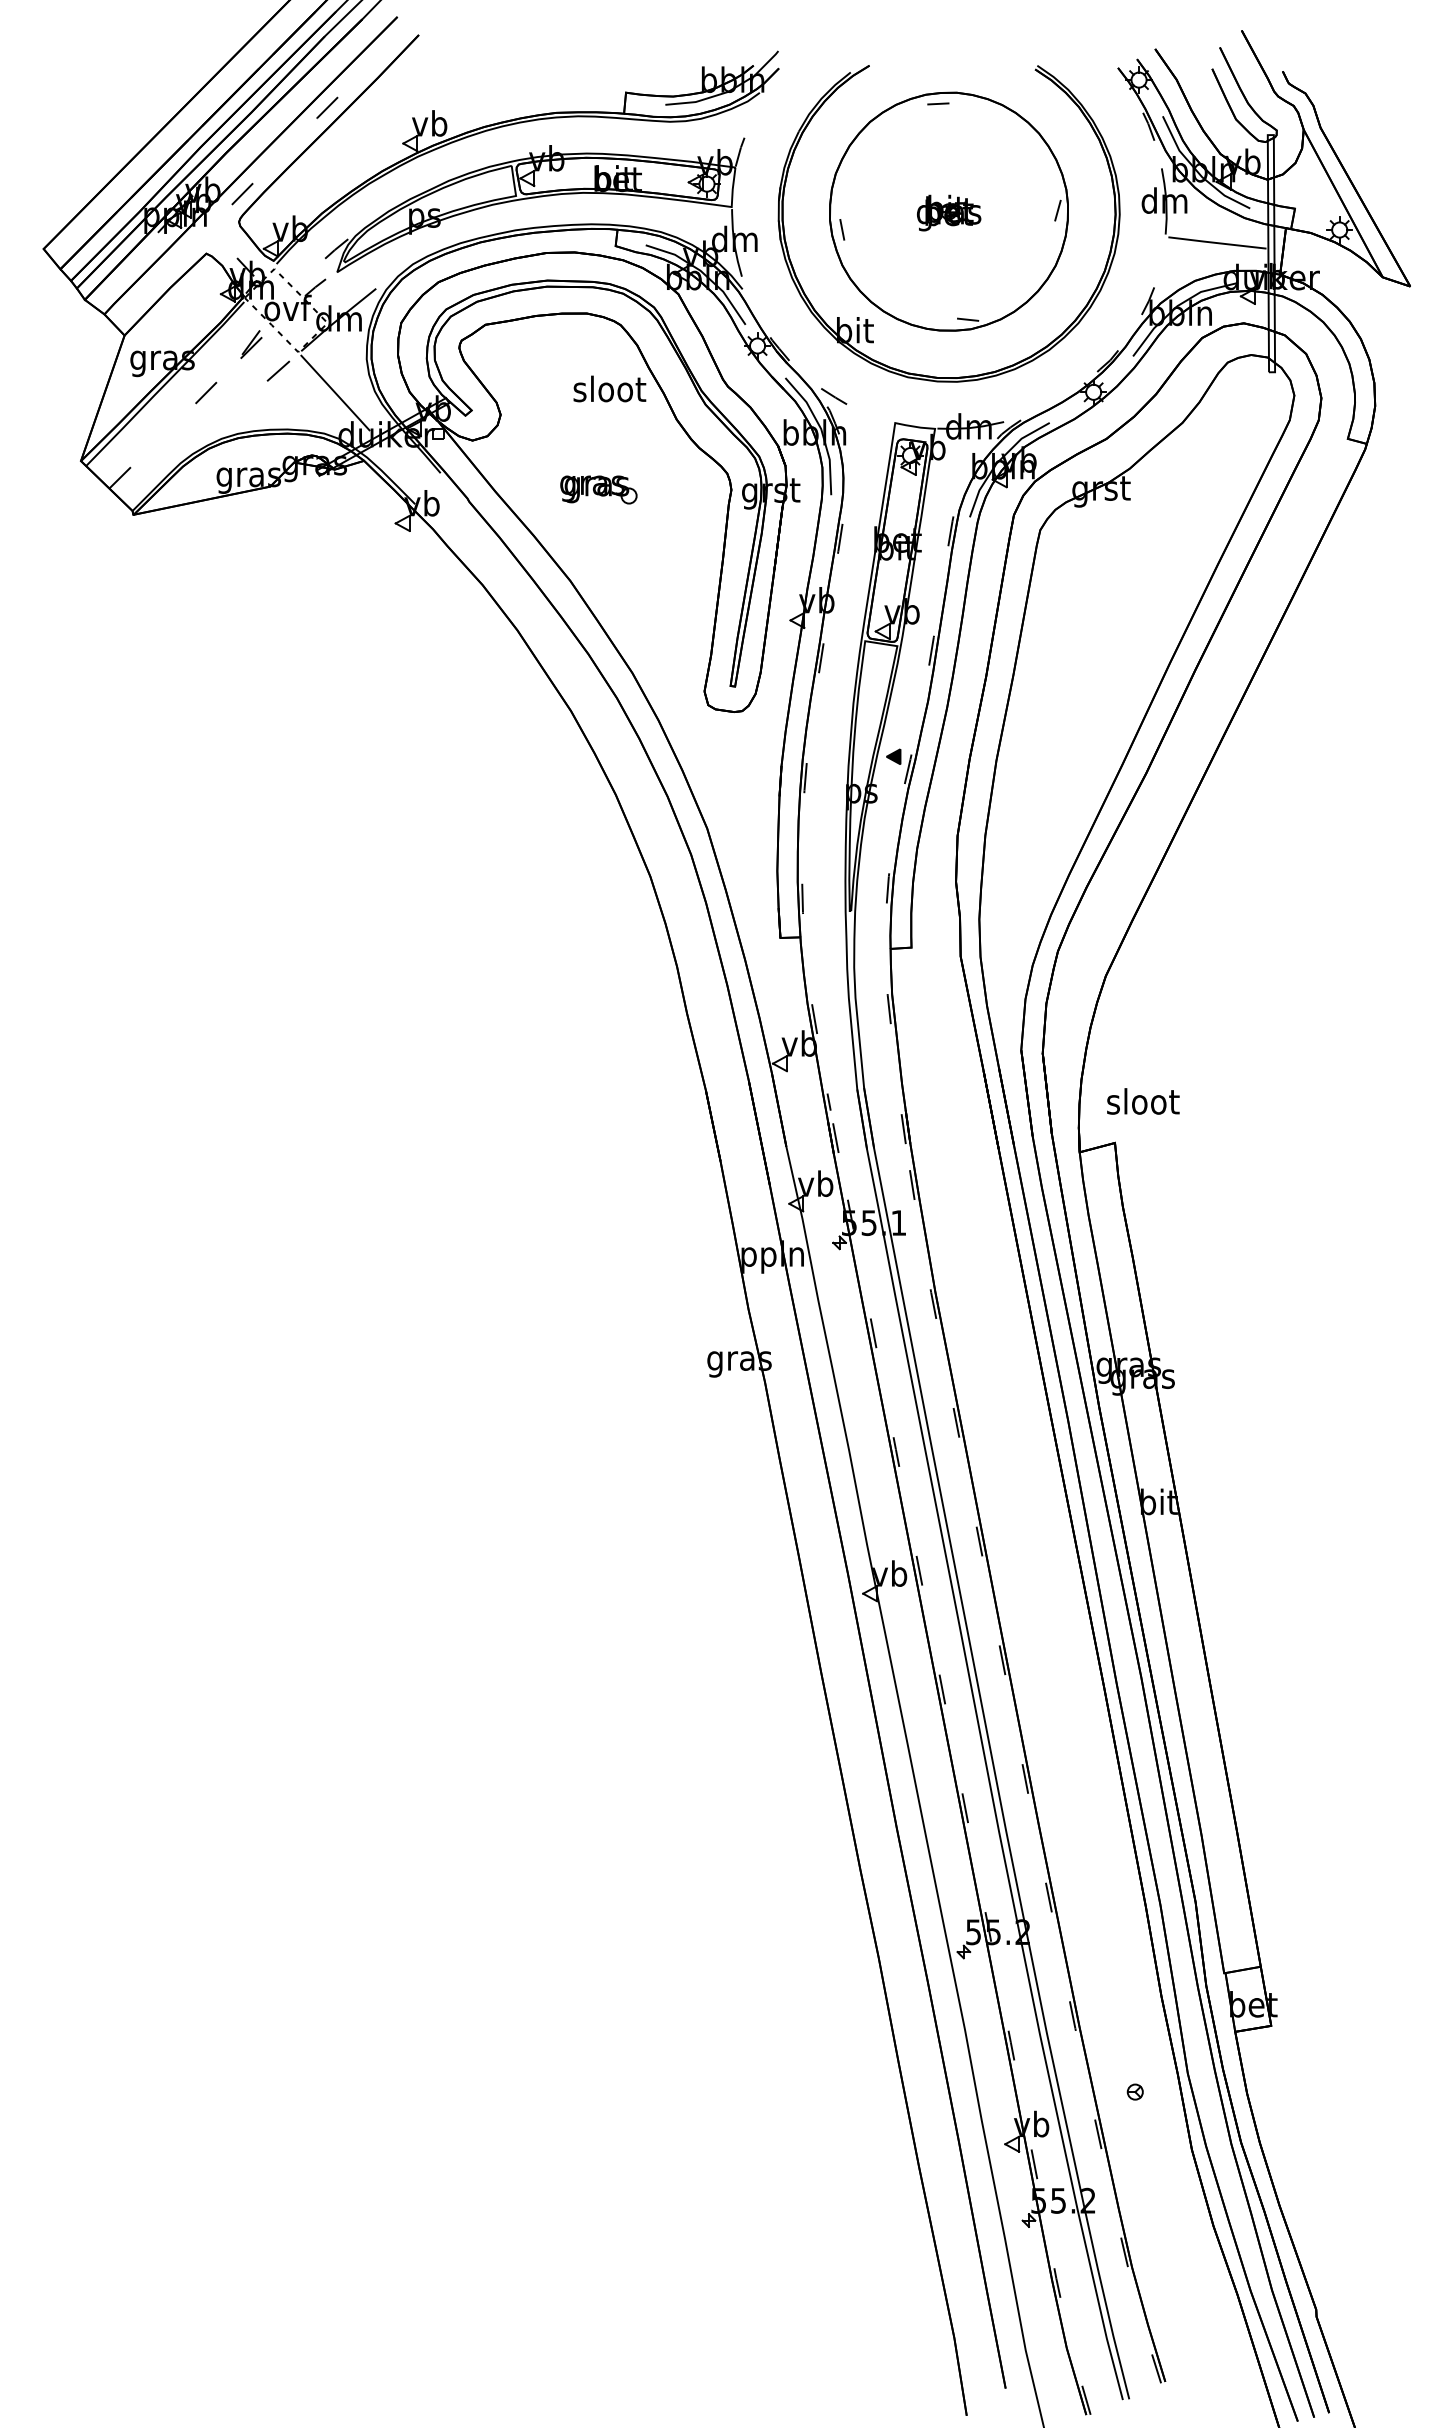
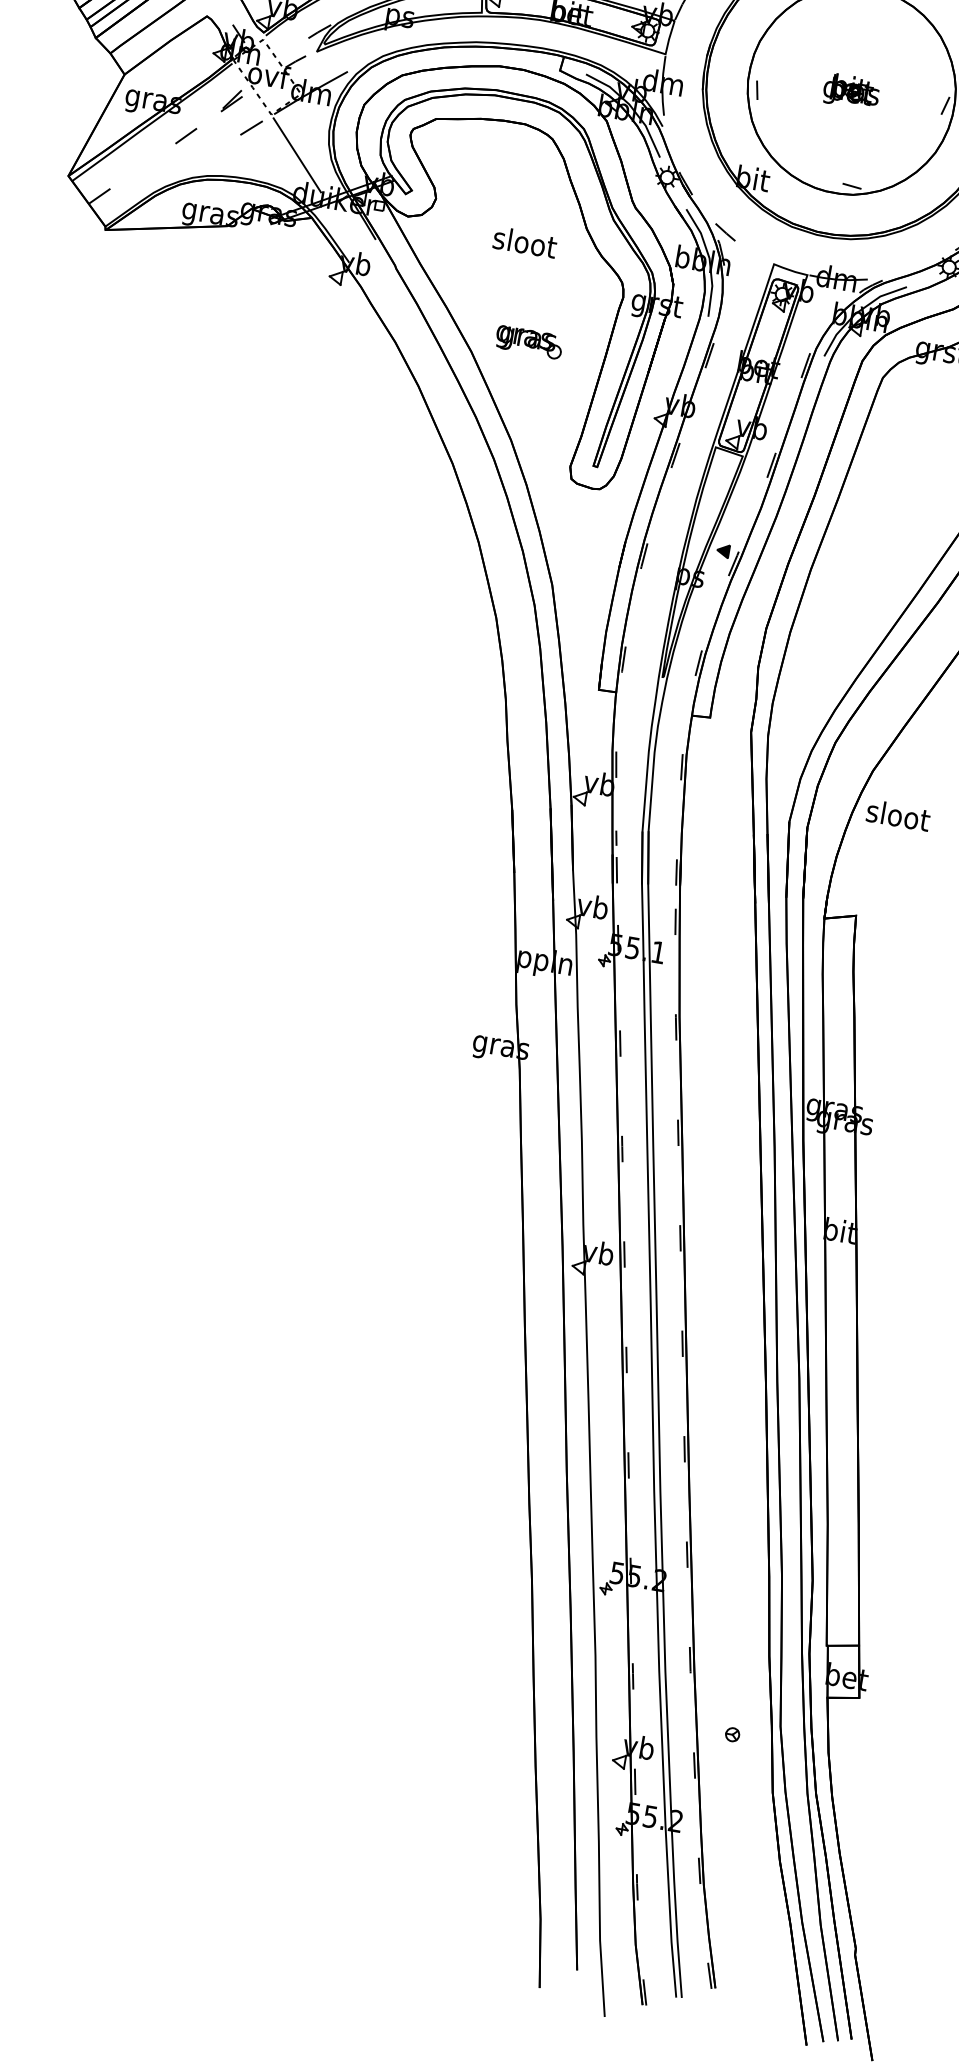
text: (609, 388) -> (524, 241), moved
part: (598, 489) -> (528, 341), moved
text: (1143, 1101) -> (898, 815), moved

